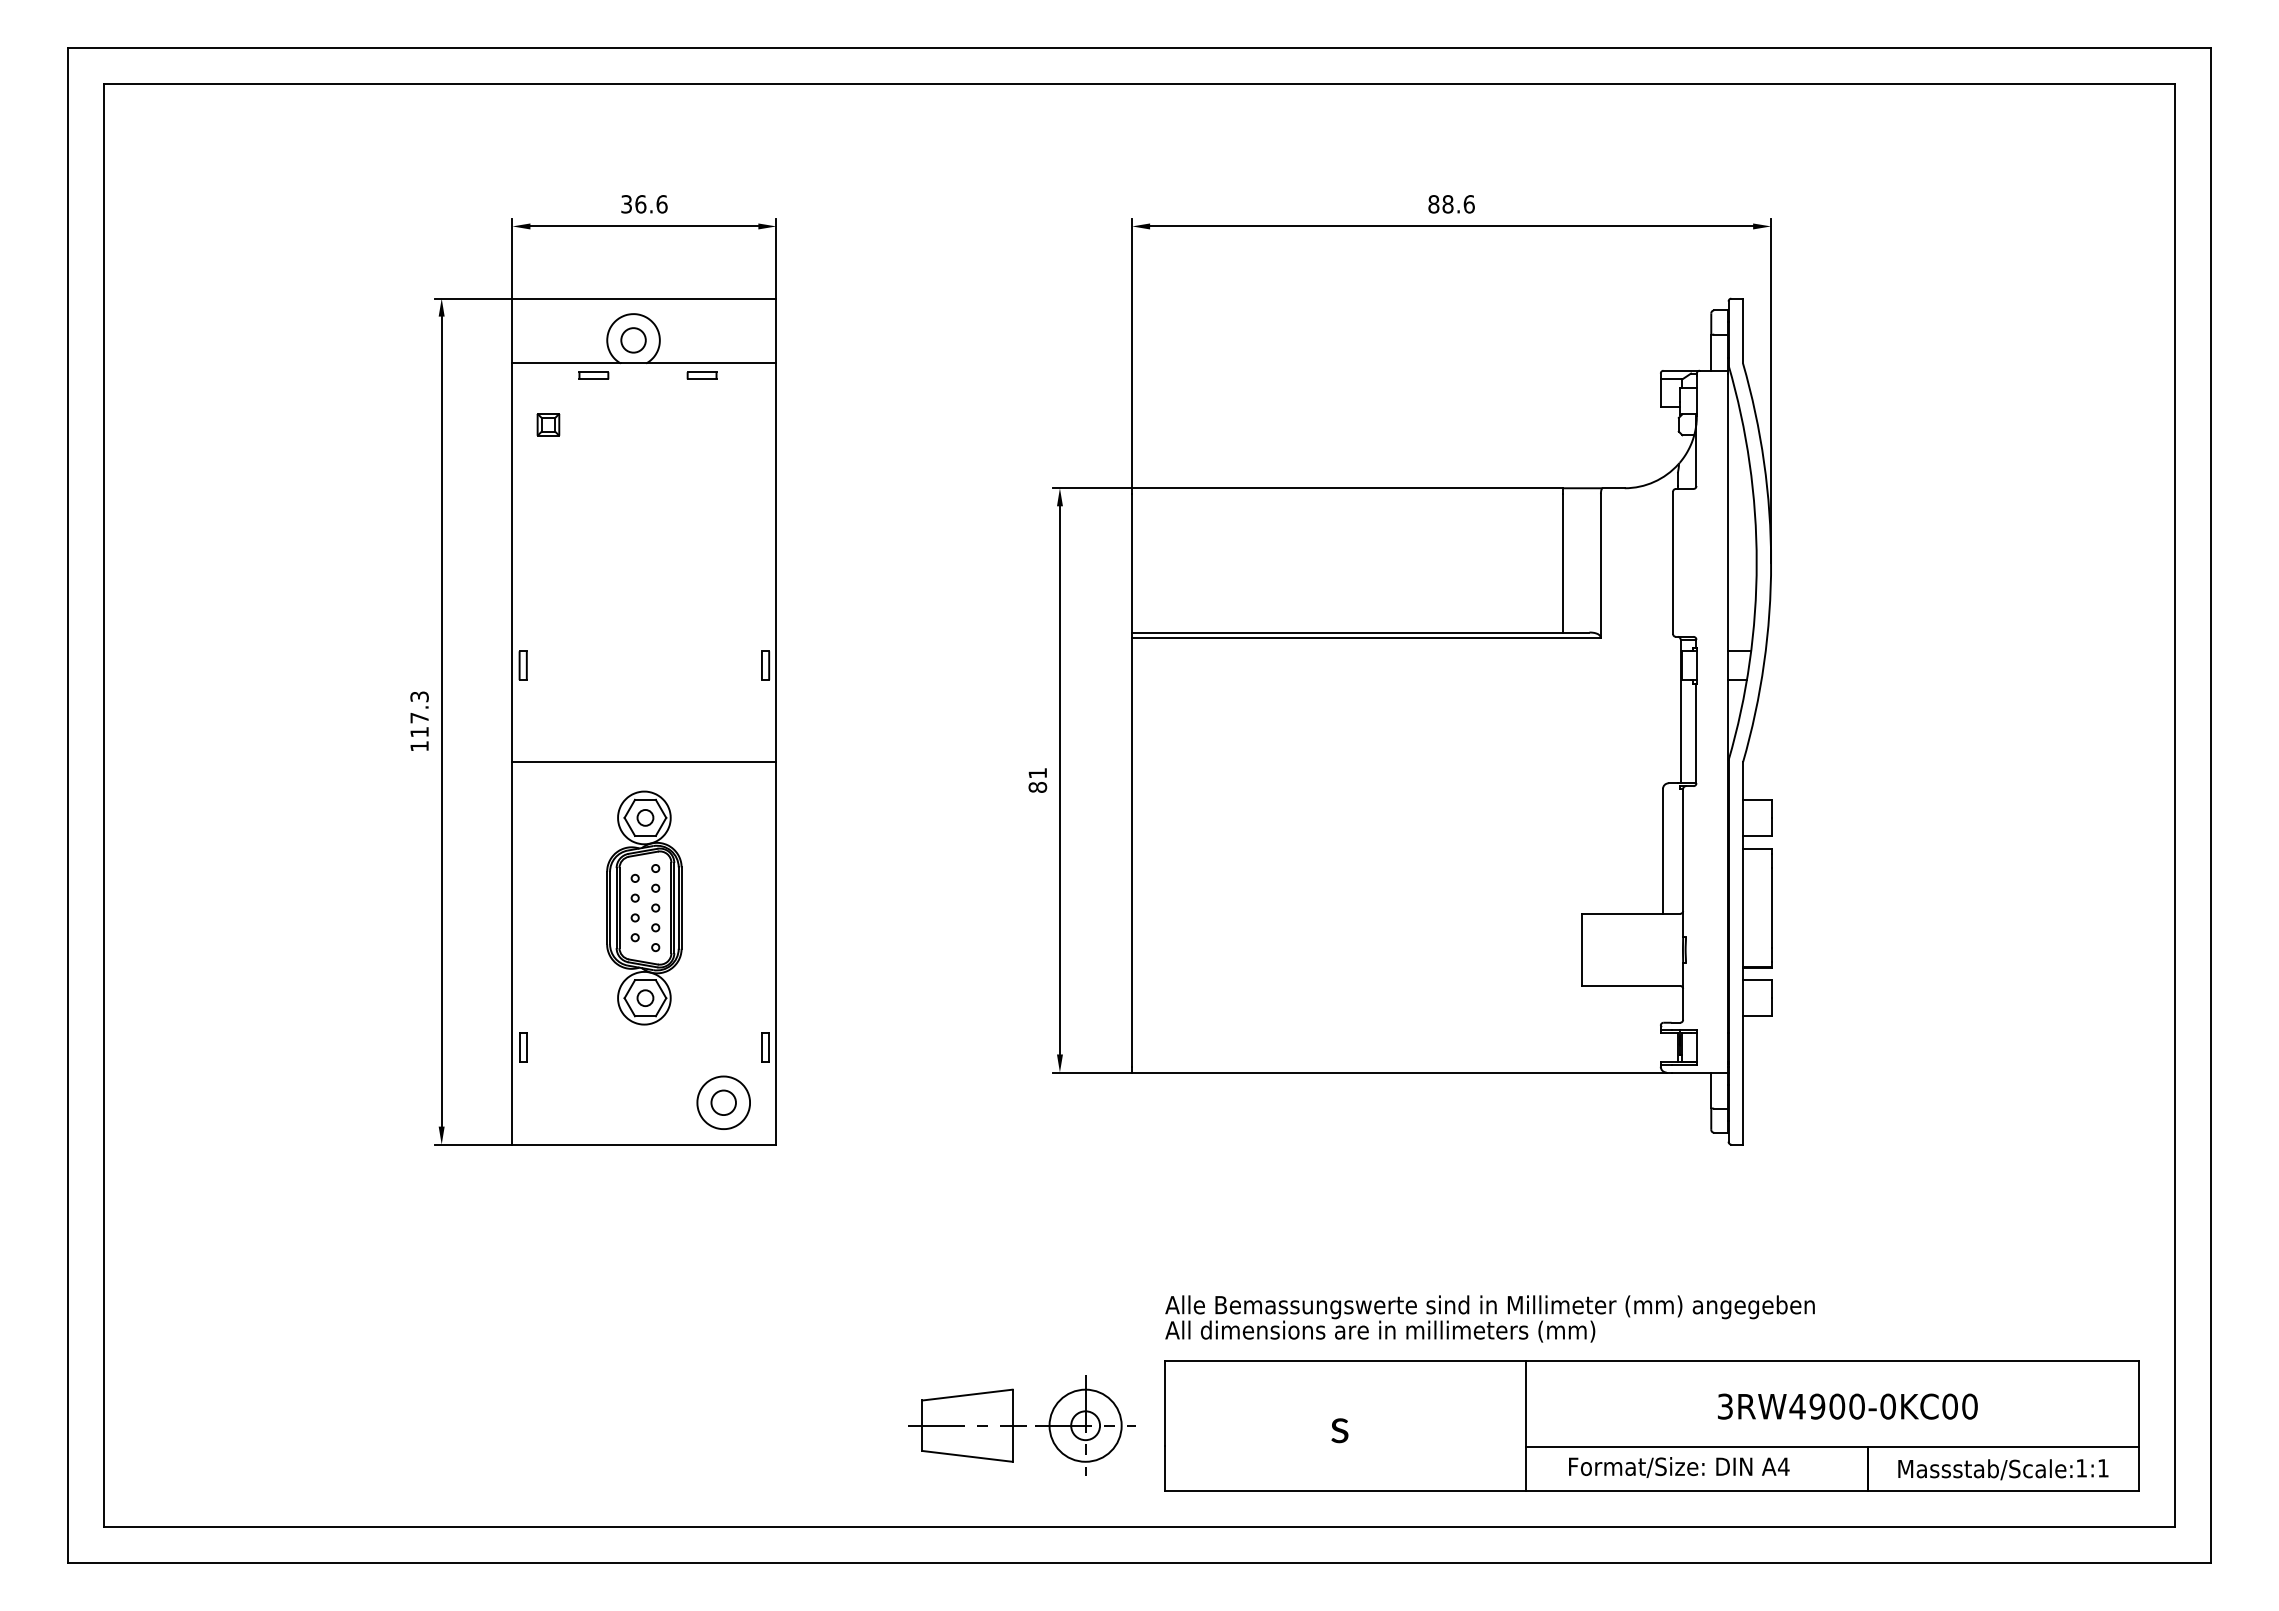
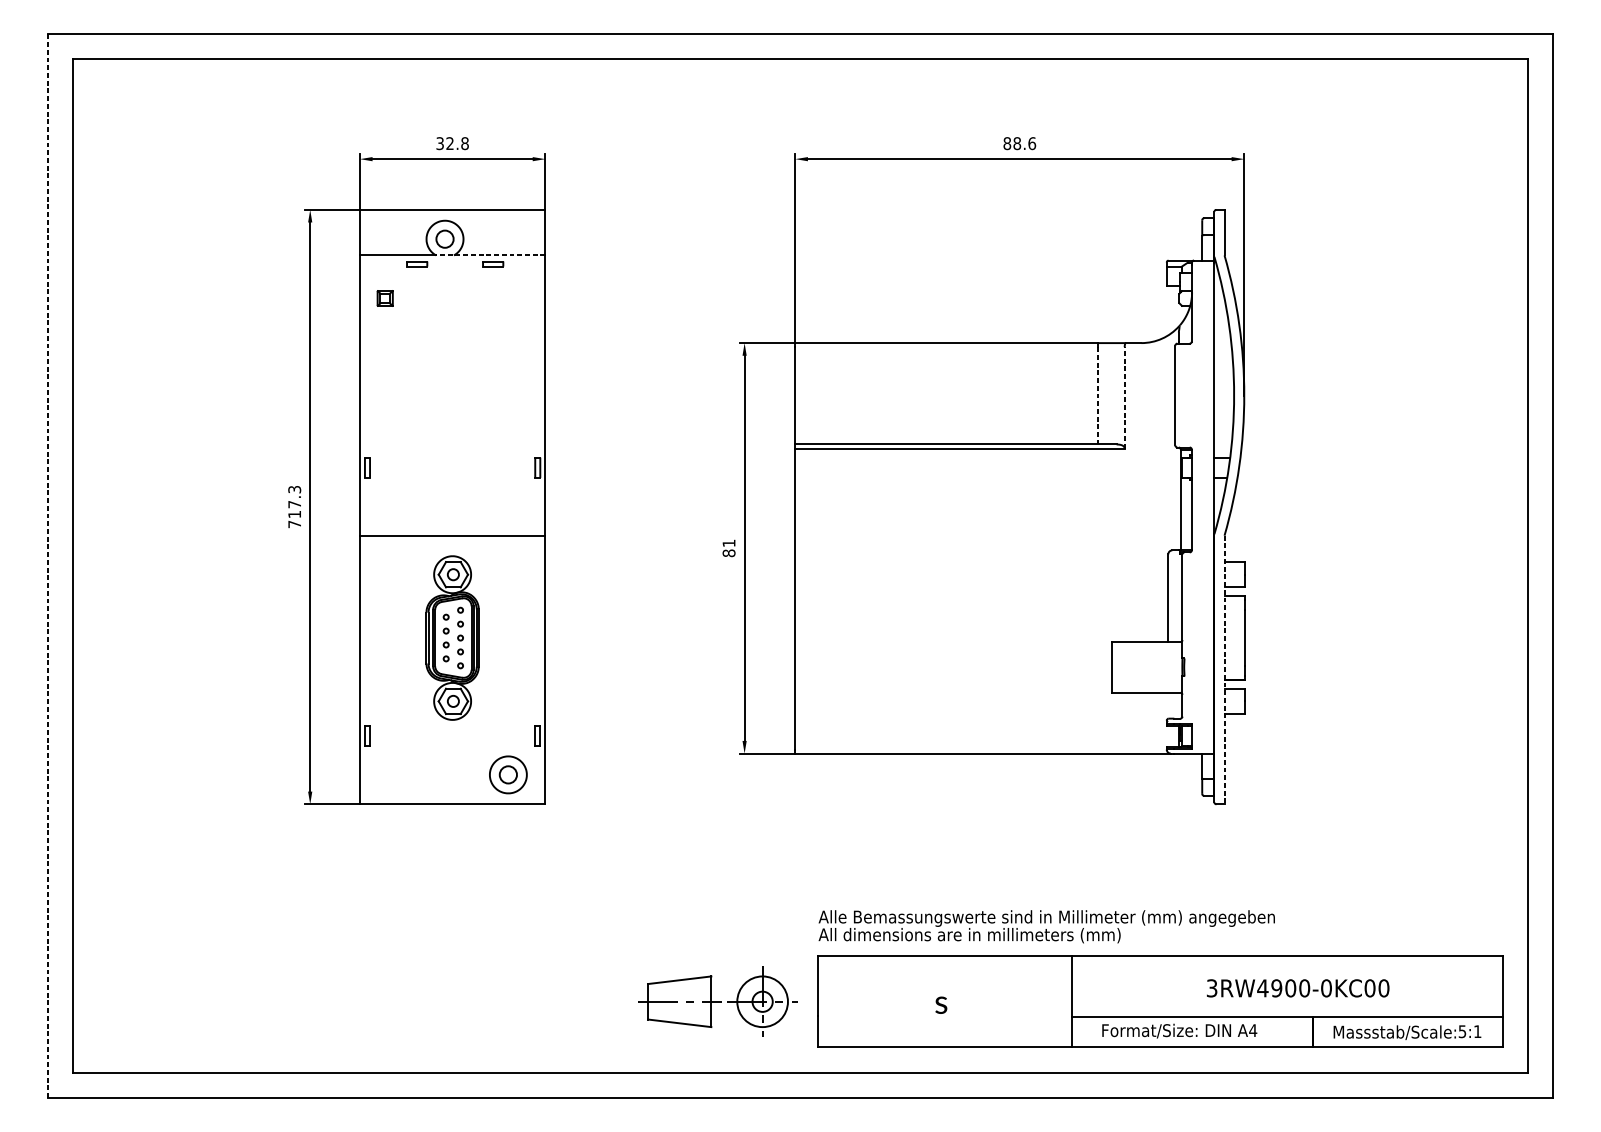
text: (651, 204) -> (457, 143), 36.6 -> 32.8
line: (698, 363) -> (490, 255), solid -> dashed
line: (1562, 563) -> (1097, 395), solid -> dashed
line: (1600, 565) -> (1124, 397), solid -> dashed
text: (419, 746) -> (294, 524), 117.3 -> 717.3
line: (68, 804) -> (48, 565), solid -> dashed
line: (1743, 954) -> (1224, 670), solid -> dashed
text: (2081, 1468) -> (1462, 1031), 1:1 -> 5:1

